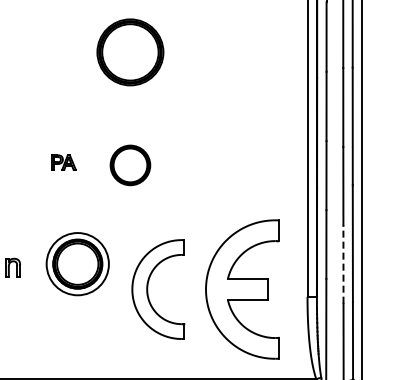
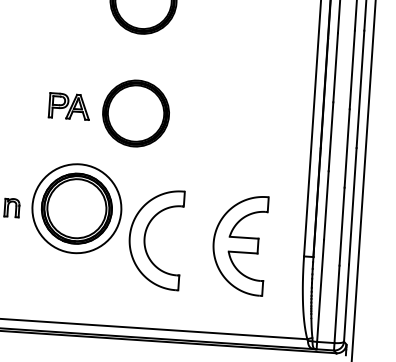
part: (63, 162) -> (69, 106), size x1.67
part: (130, 165) -> (136, 113), size x1.67
part: (77, 263) -> (76, 207), size x1.43
line: (343, 264) -> (342, 226), dashed -> solid
part: (242, 289) -> (239, 244), size x0.71

